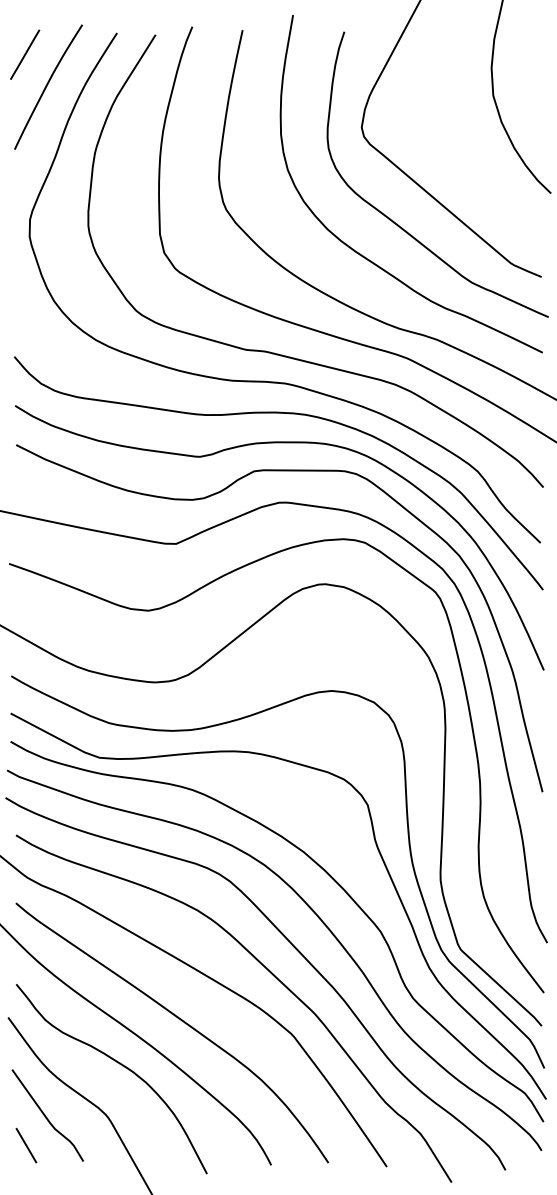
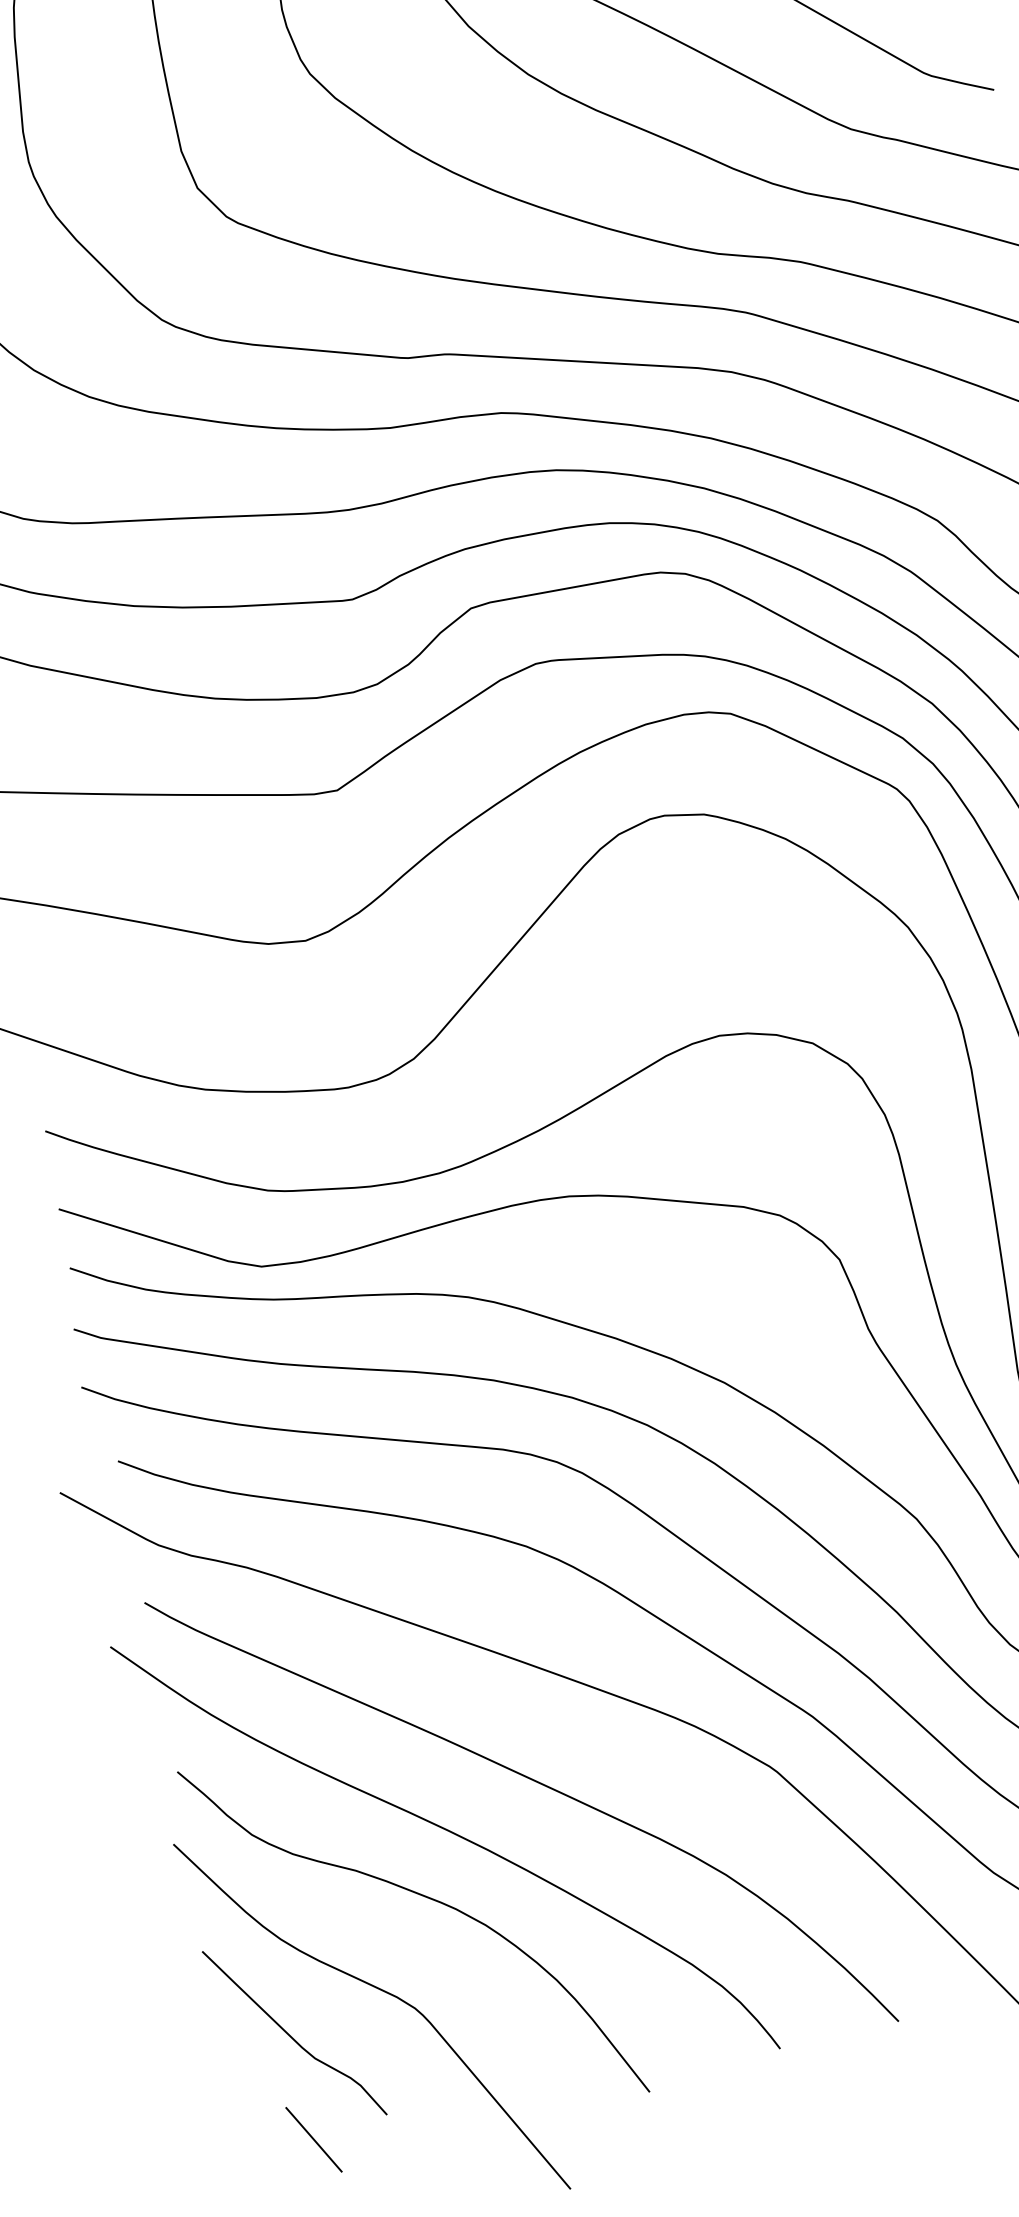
line: (26, 1145) -> (314, 2139), moved

